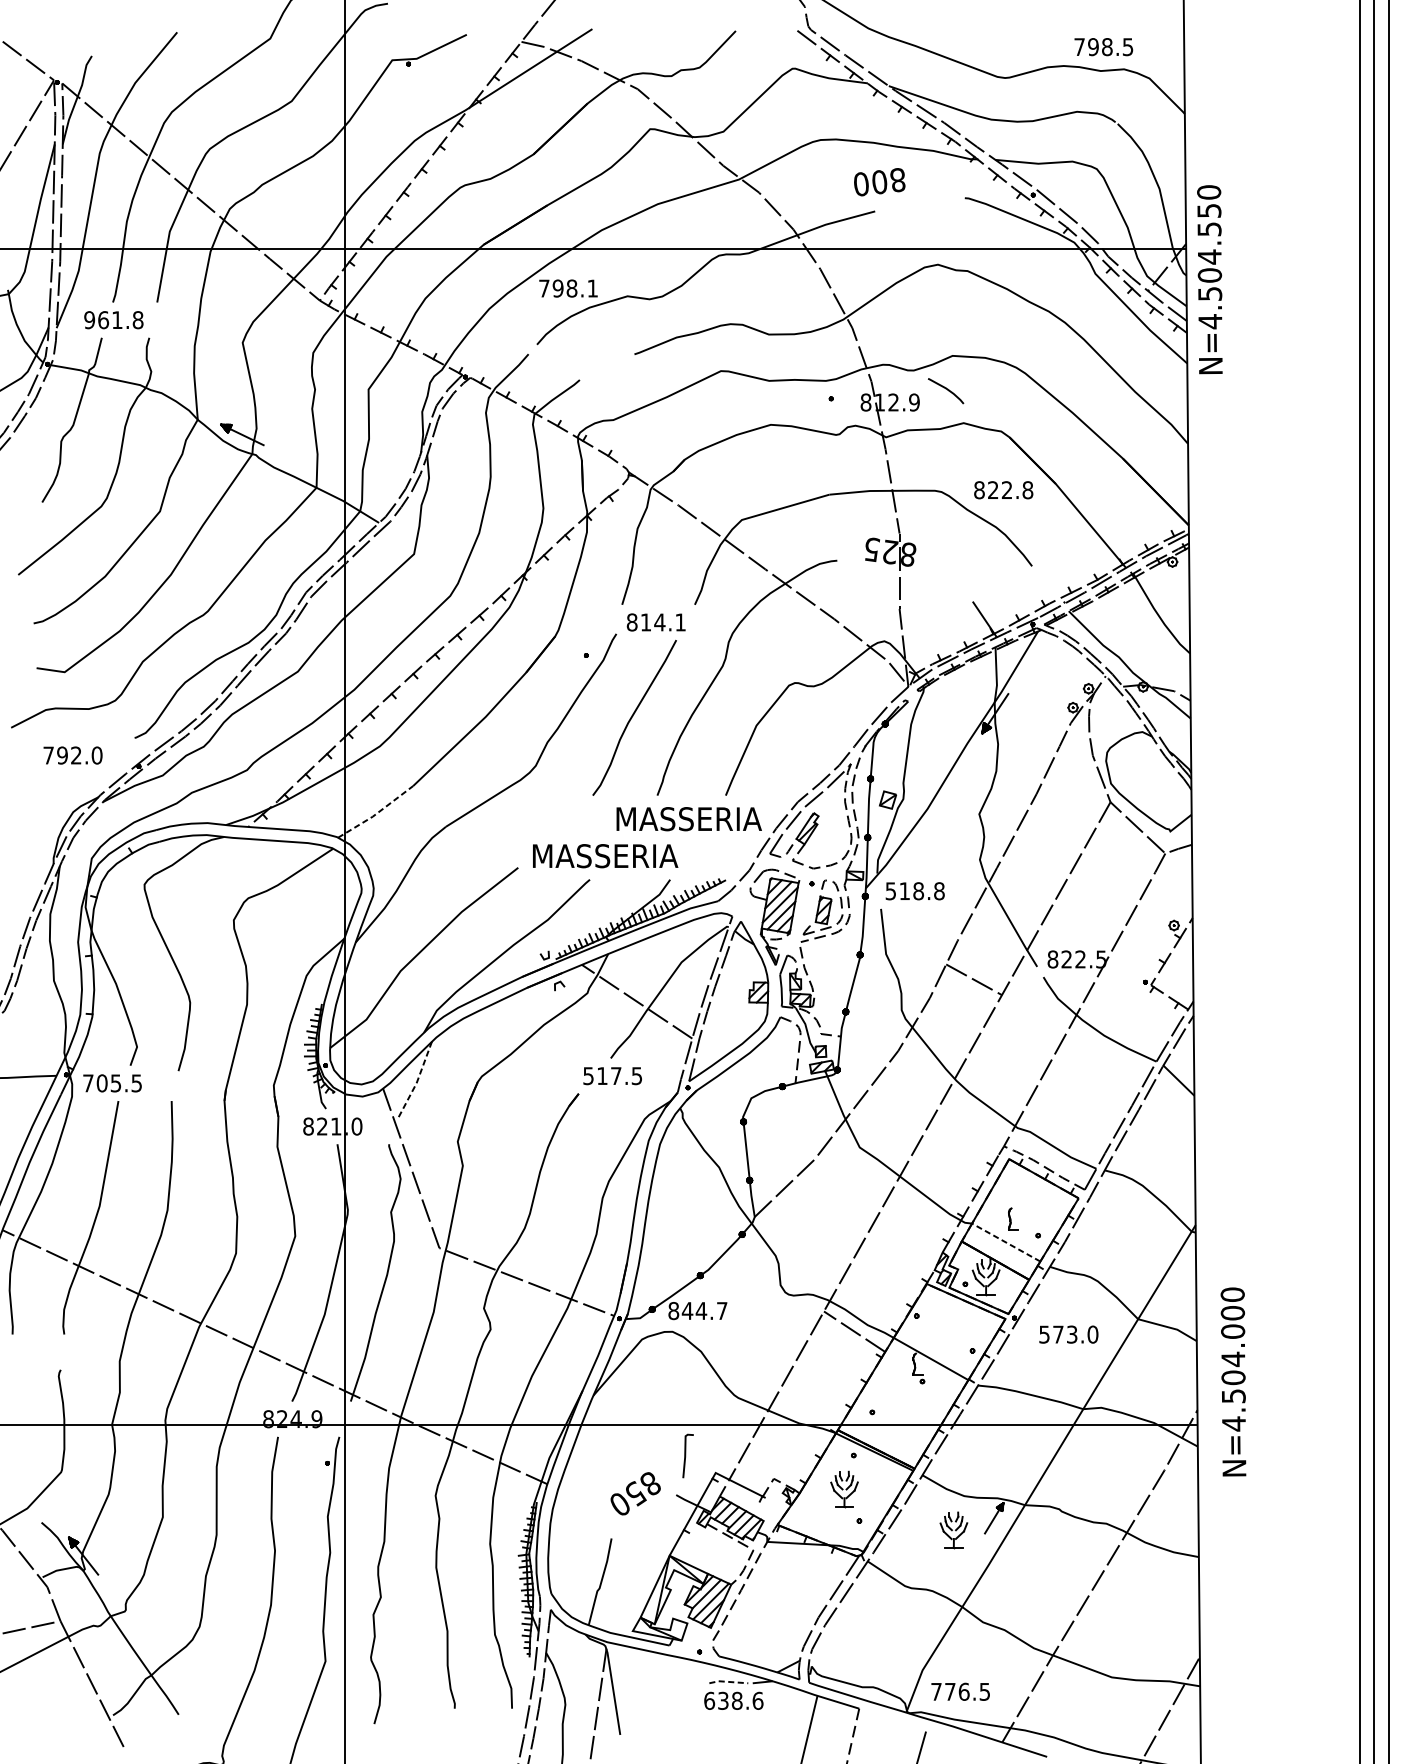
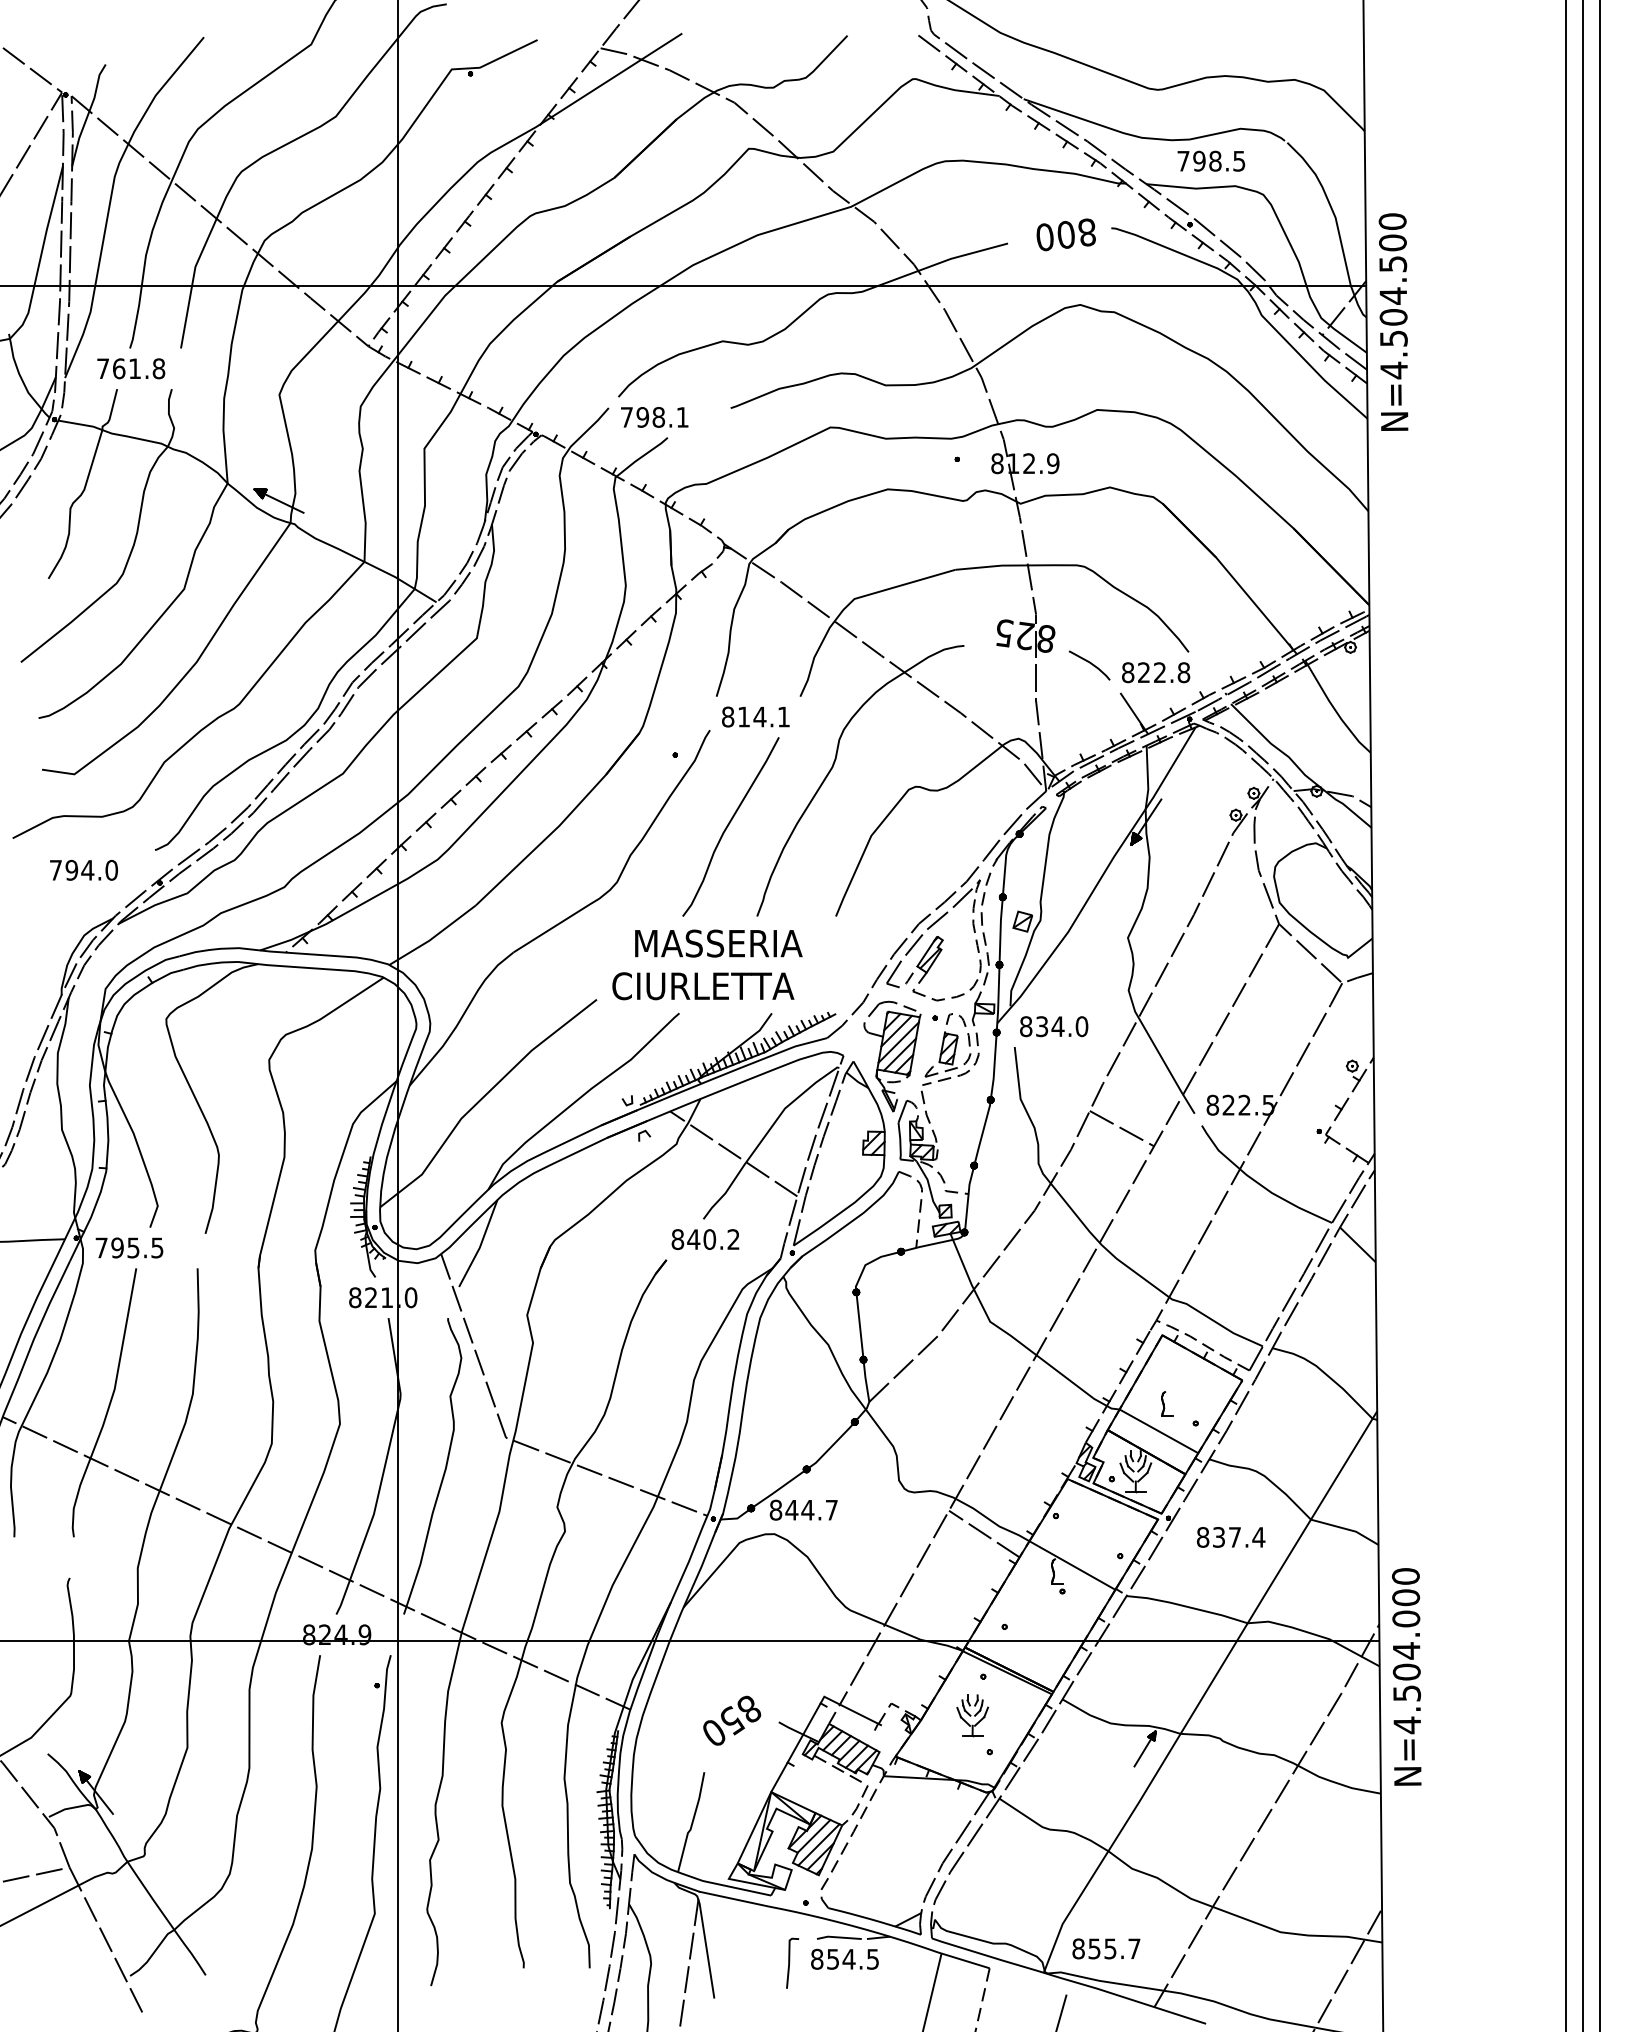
text: (1103, 46) -> (1211, 160), moved
text: (879, 181) -> (1065, 234), moved
text: (1208, 210) -> (1392, 242), N=4.504.550 -> N=4.504.500
text: (568, 288) -> (654, 417), moved
text: (89, 319) -> (102, 368), 961.8 -> 761.8
curve: (946, 390) -> (1090, 664), moved
text: (1004, 490) -> (1156, 672), moved
text: (76, 754) -> (87, 869), 792.0 -> 794.0
line: (377, 813) -> (434, 937), dashed -> solid
text: (688, 819) -> (718, 943), moved
text: (610, 856) -> (703, 986), MASSERIA -> CIURLETTA
text: (915, 891) -> (1054, 1026), 518.8 -> 834.0
text: (612, 1076) -> (705, 1239), 517.5 -> 840.2
line: (417, 1081) -> (480, 1245), dashed -> solid
text: (102, 1082) -> (117, 1247), 705.5 -> 795.5
line: (1005, 1242) -> (1158, 1431), dashed -> solid
text: (1068, 1334) -> (1230, 1537), 573.0 -> 837.4
text: (1233, 1381) -> (1406, 1676), moved
line: (686, 1455) -> (790, 1962), moved
part: (953, 1530) -> (1098, 1762), removed
line: (728, 1681) -> (838, 1937), dashed -> solid
text: (960, 1691) -> (1106, 1948), 776.5 -> 855.7
text: (734, 1700) -> (845, 1958), 638.6 -> 854.5

